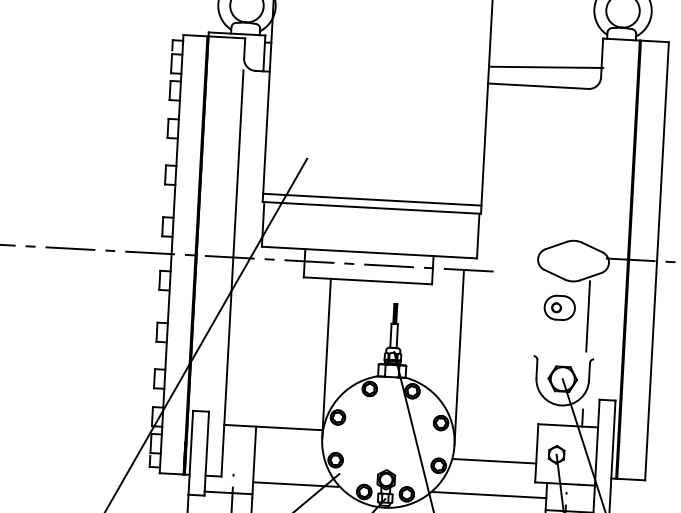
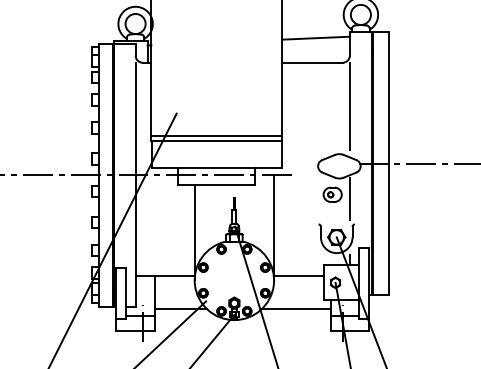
line: (545, 66) -> (315, 37), moved
line: (595, 160) -> (349, 105), added
line: (494, 460) -> (298, 275), moved

